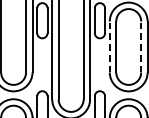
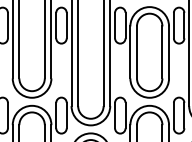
line: (109, 46) -> (130, 51), dashed -> solid
line: (141, 46) -> (162, 51), dashed -> solid

